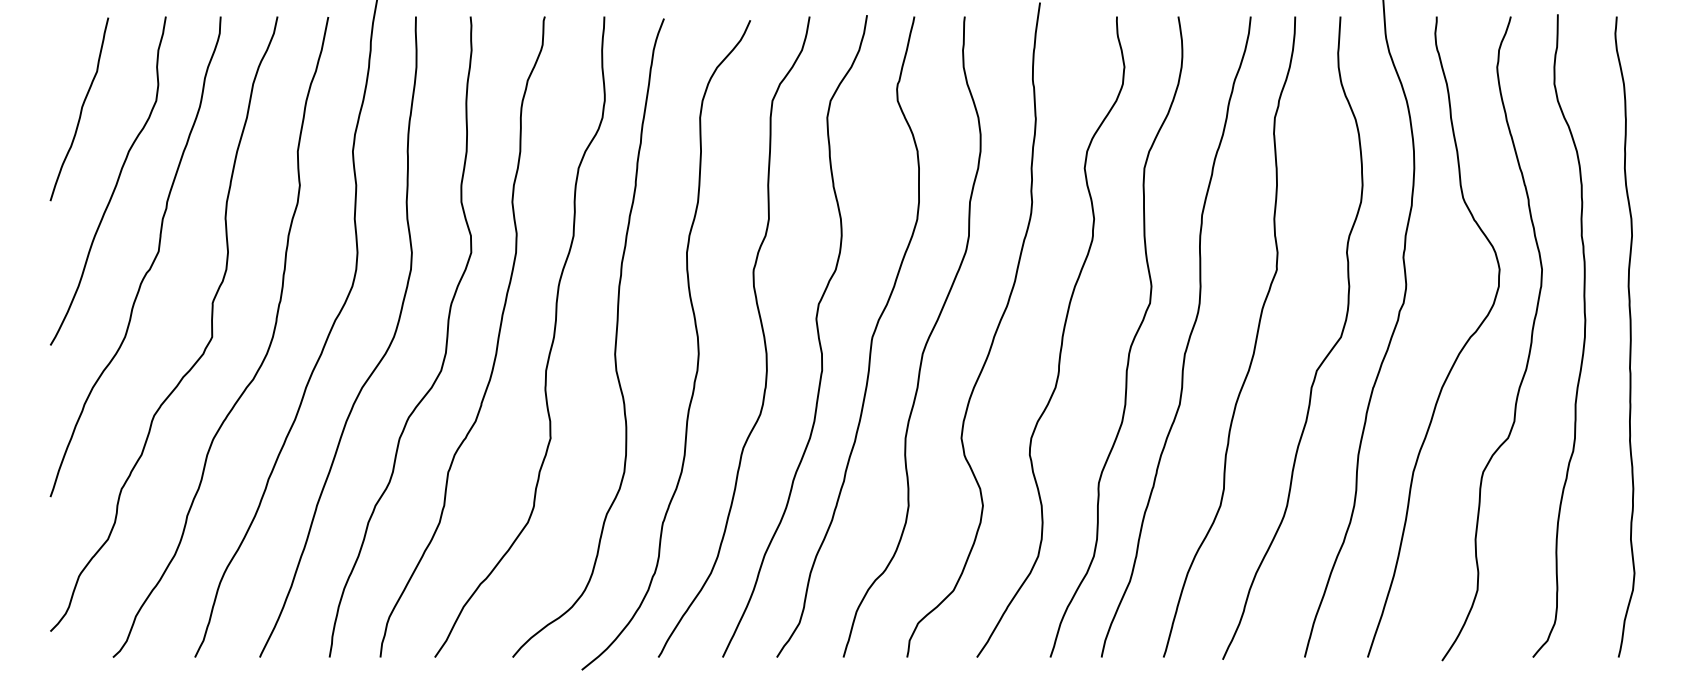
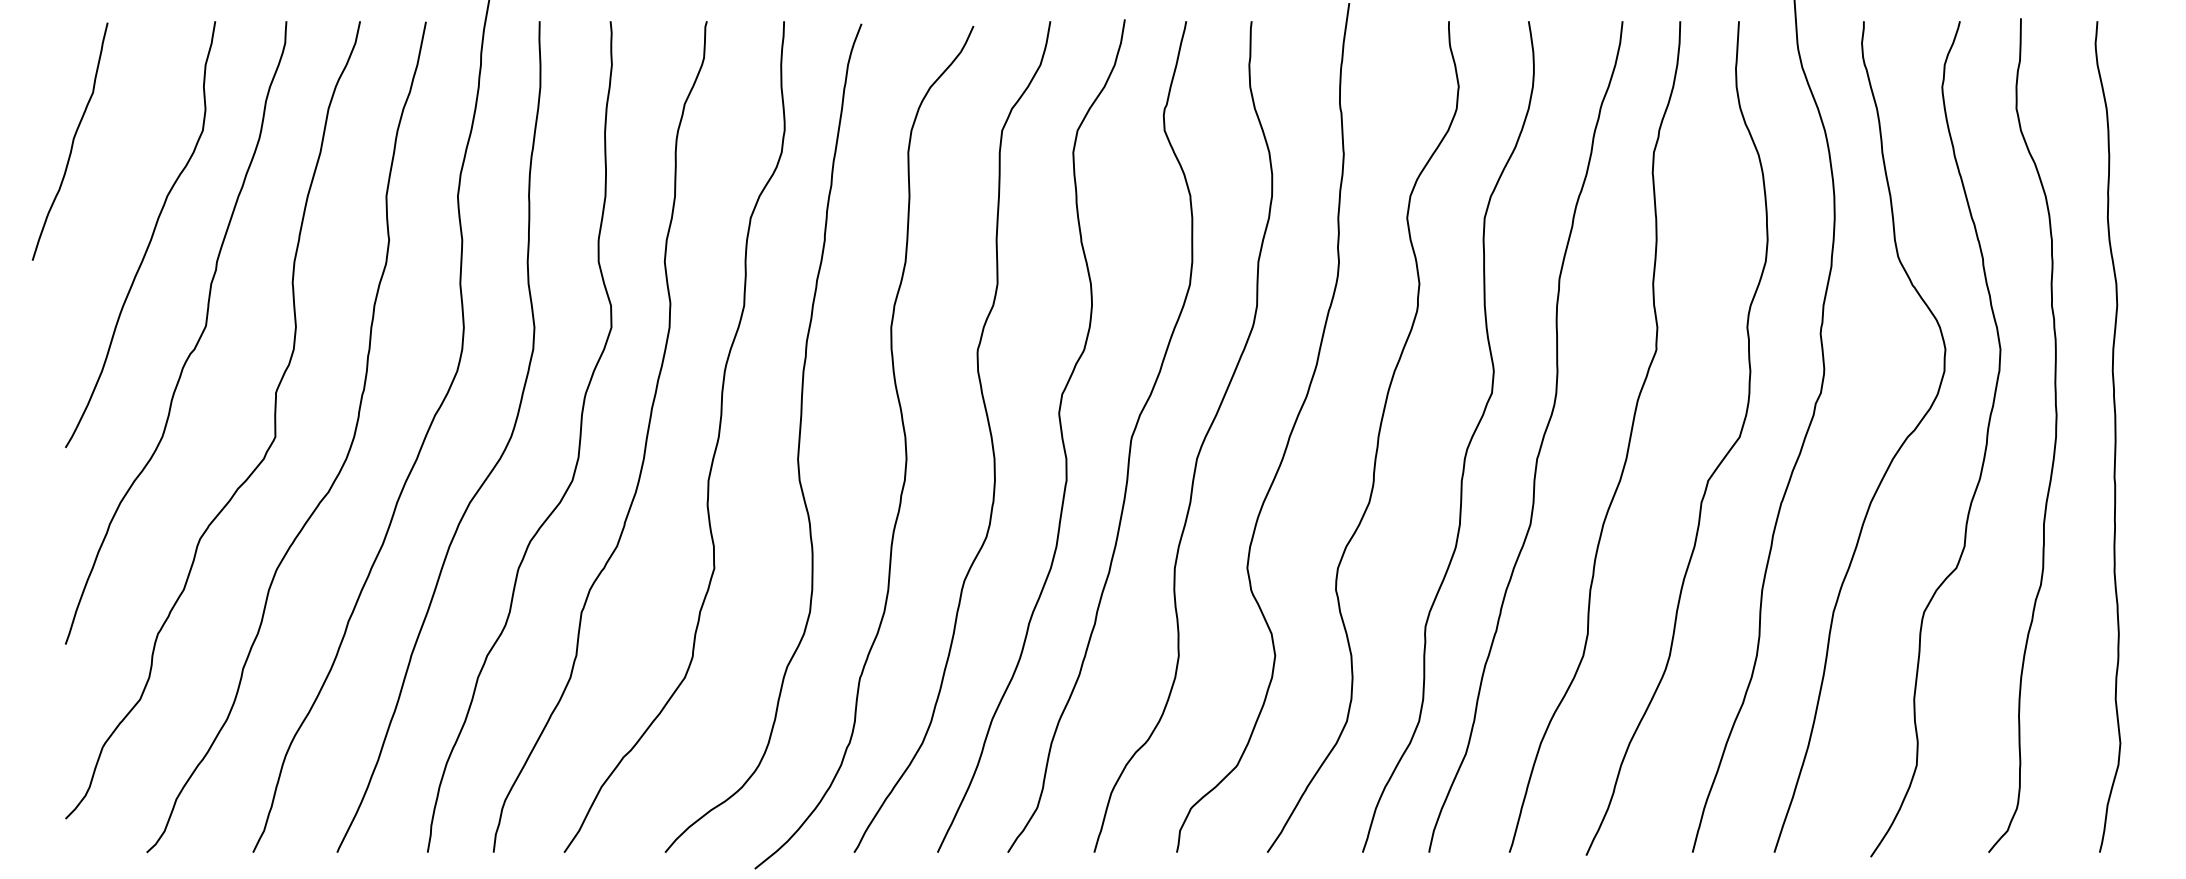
curve: (80, 110) -> (71, 143), moved

